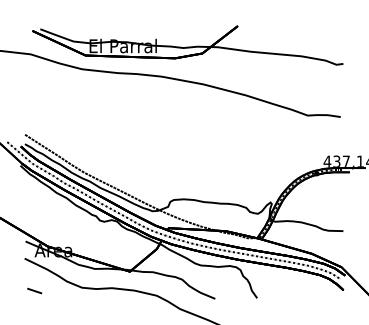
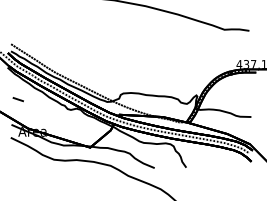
line: (34, 290) -> (18, 99), moved

